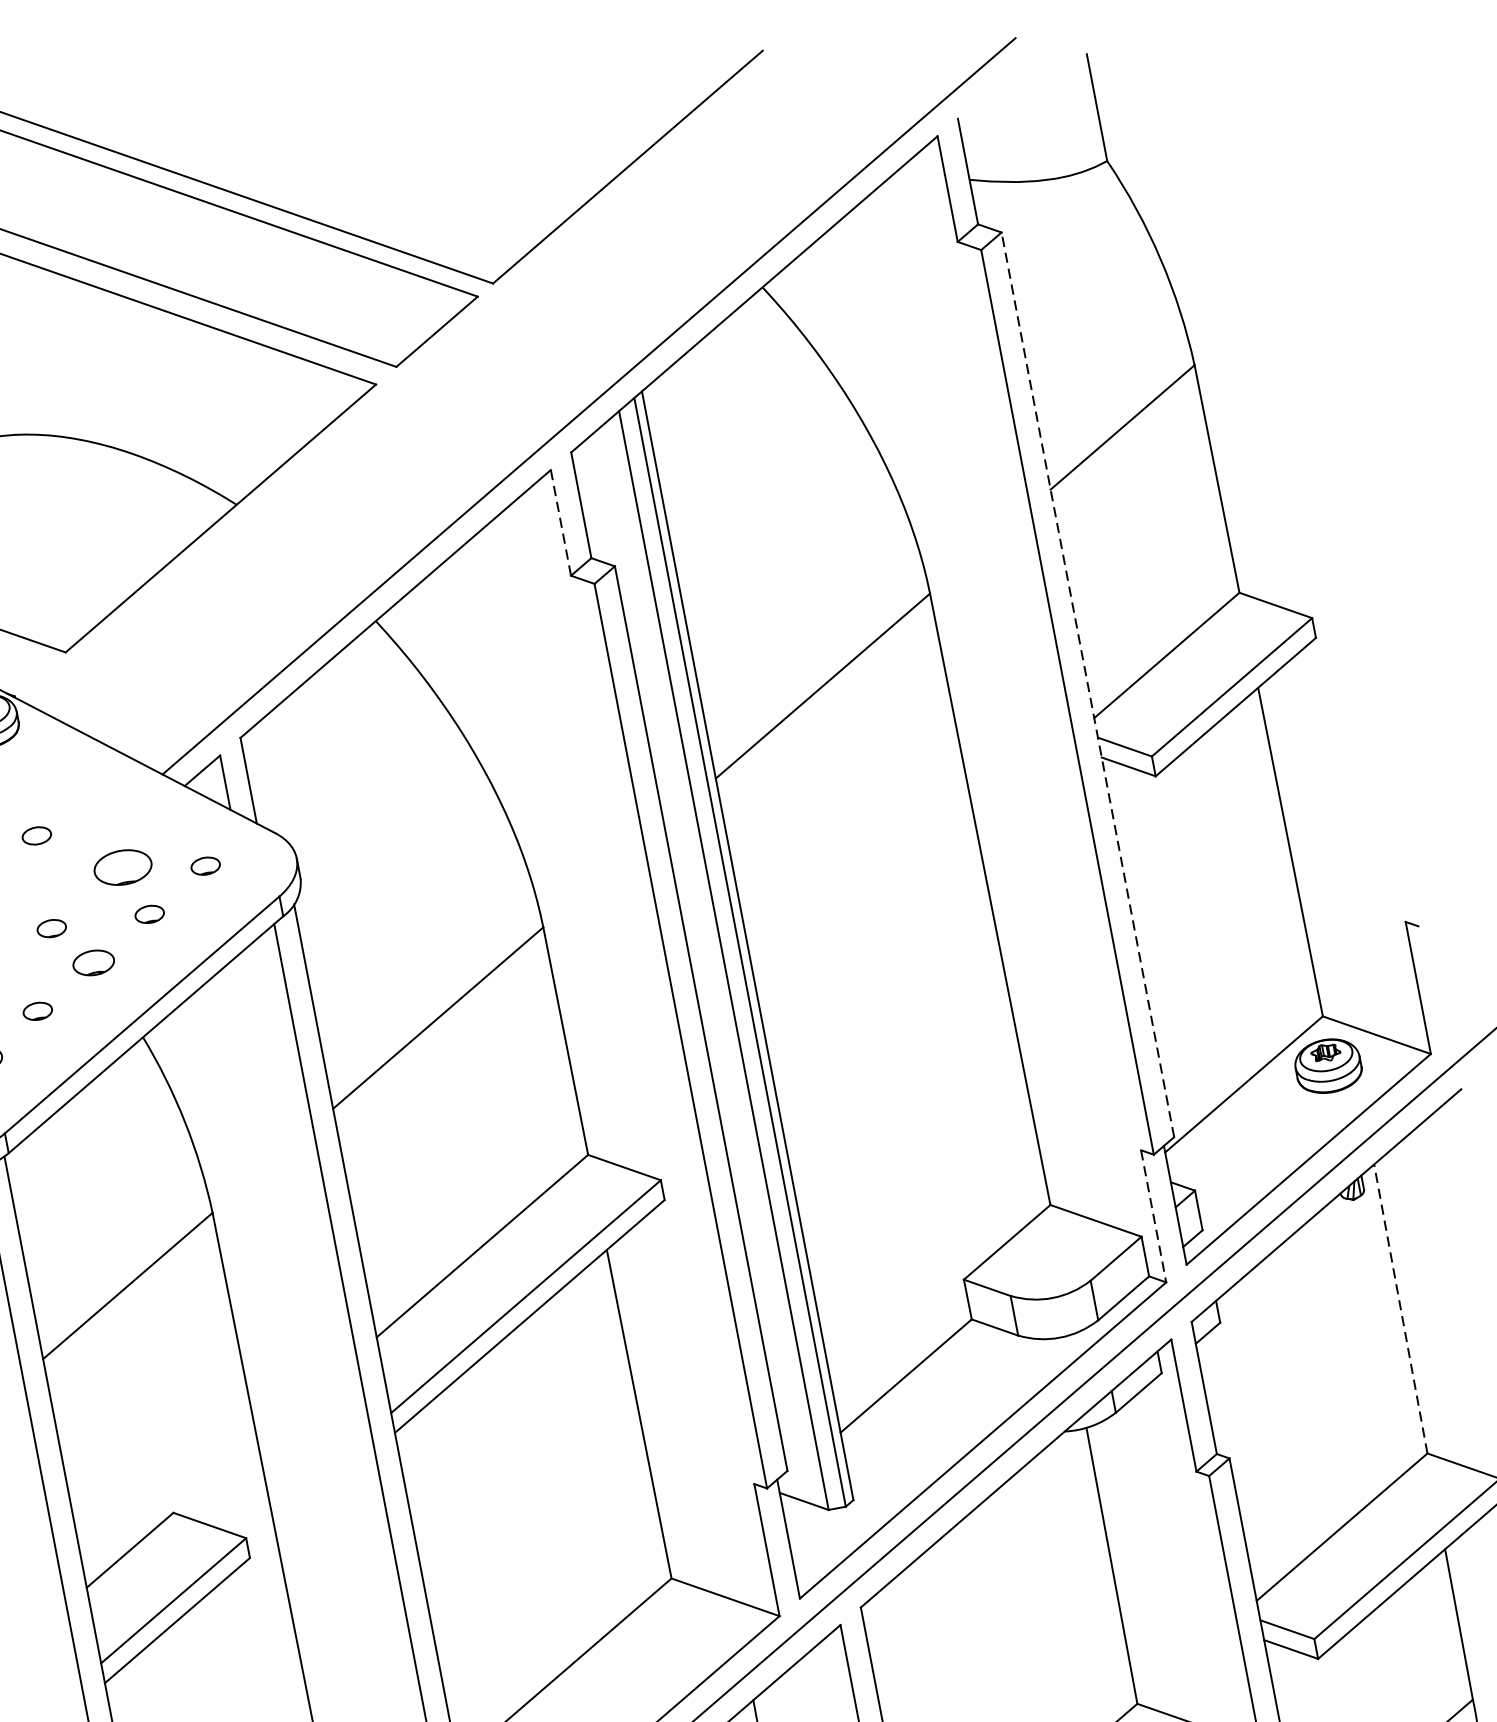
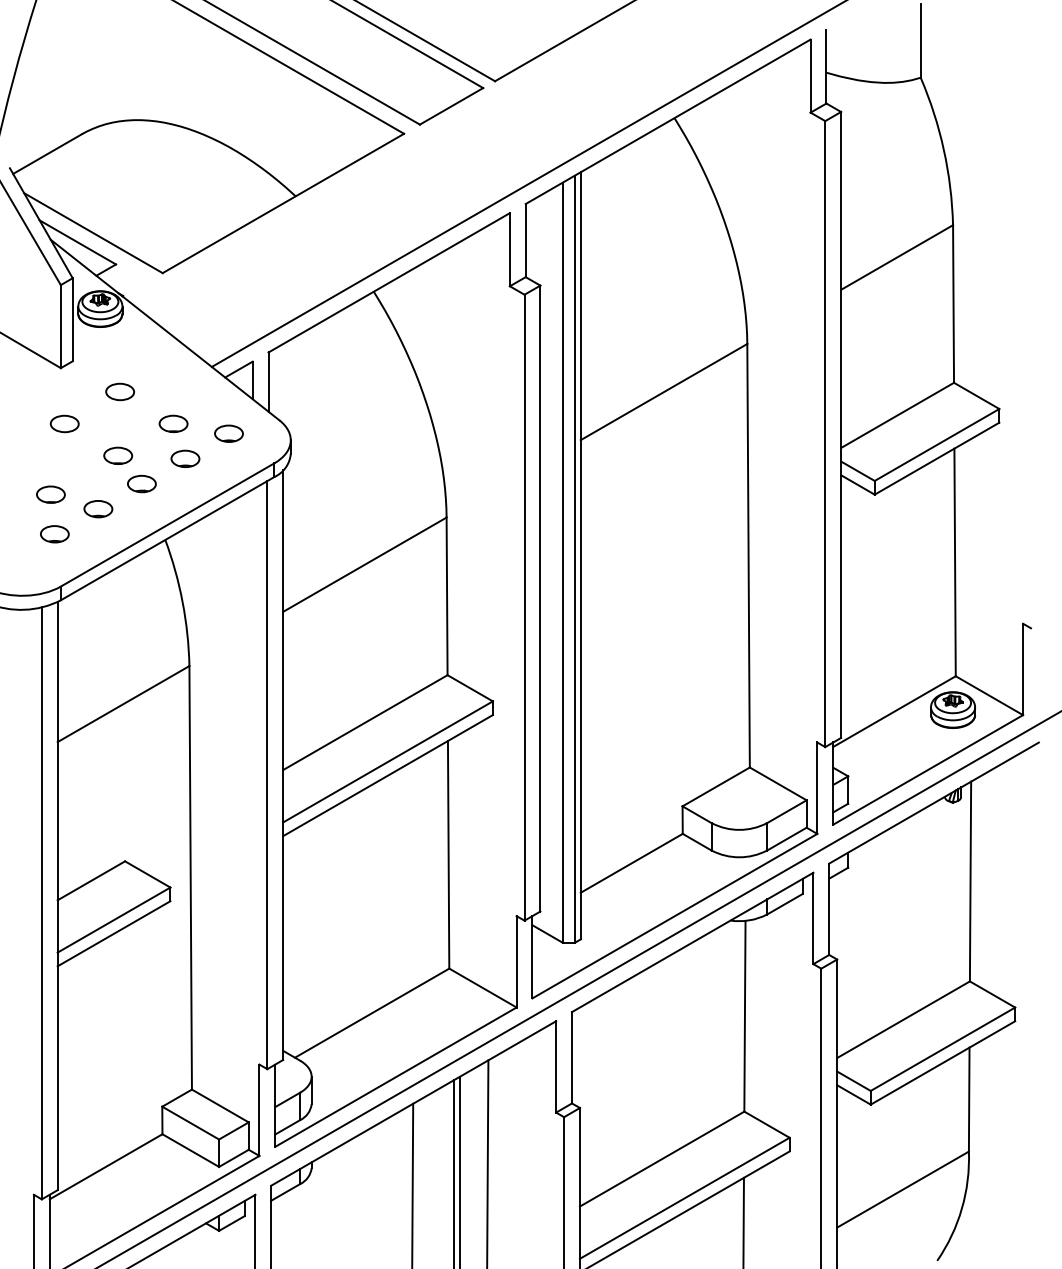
line: (560, 522) -> (509, 249), dashed -> solid
line: (1088, 684) -> (841, 424), dashed -> solid
part: (35, 835) -> (119, 391), size x1.43
part: (122, 866) -> (173, 423), size x0.71
part: (204, 866) -> (228, 433), size x1.43
part: (149, 914) -> (185, 458), size x1.43
part: (52, 928) -> (118, 455), size x1.43
part: (38, 1011) -> (98, 509), size x1.43
line: (1154, 1216) -> (817, 788), dashed -> solid
line: (1400, 1308) -> (970, 881), dashed -> solid

